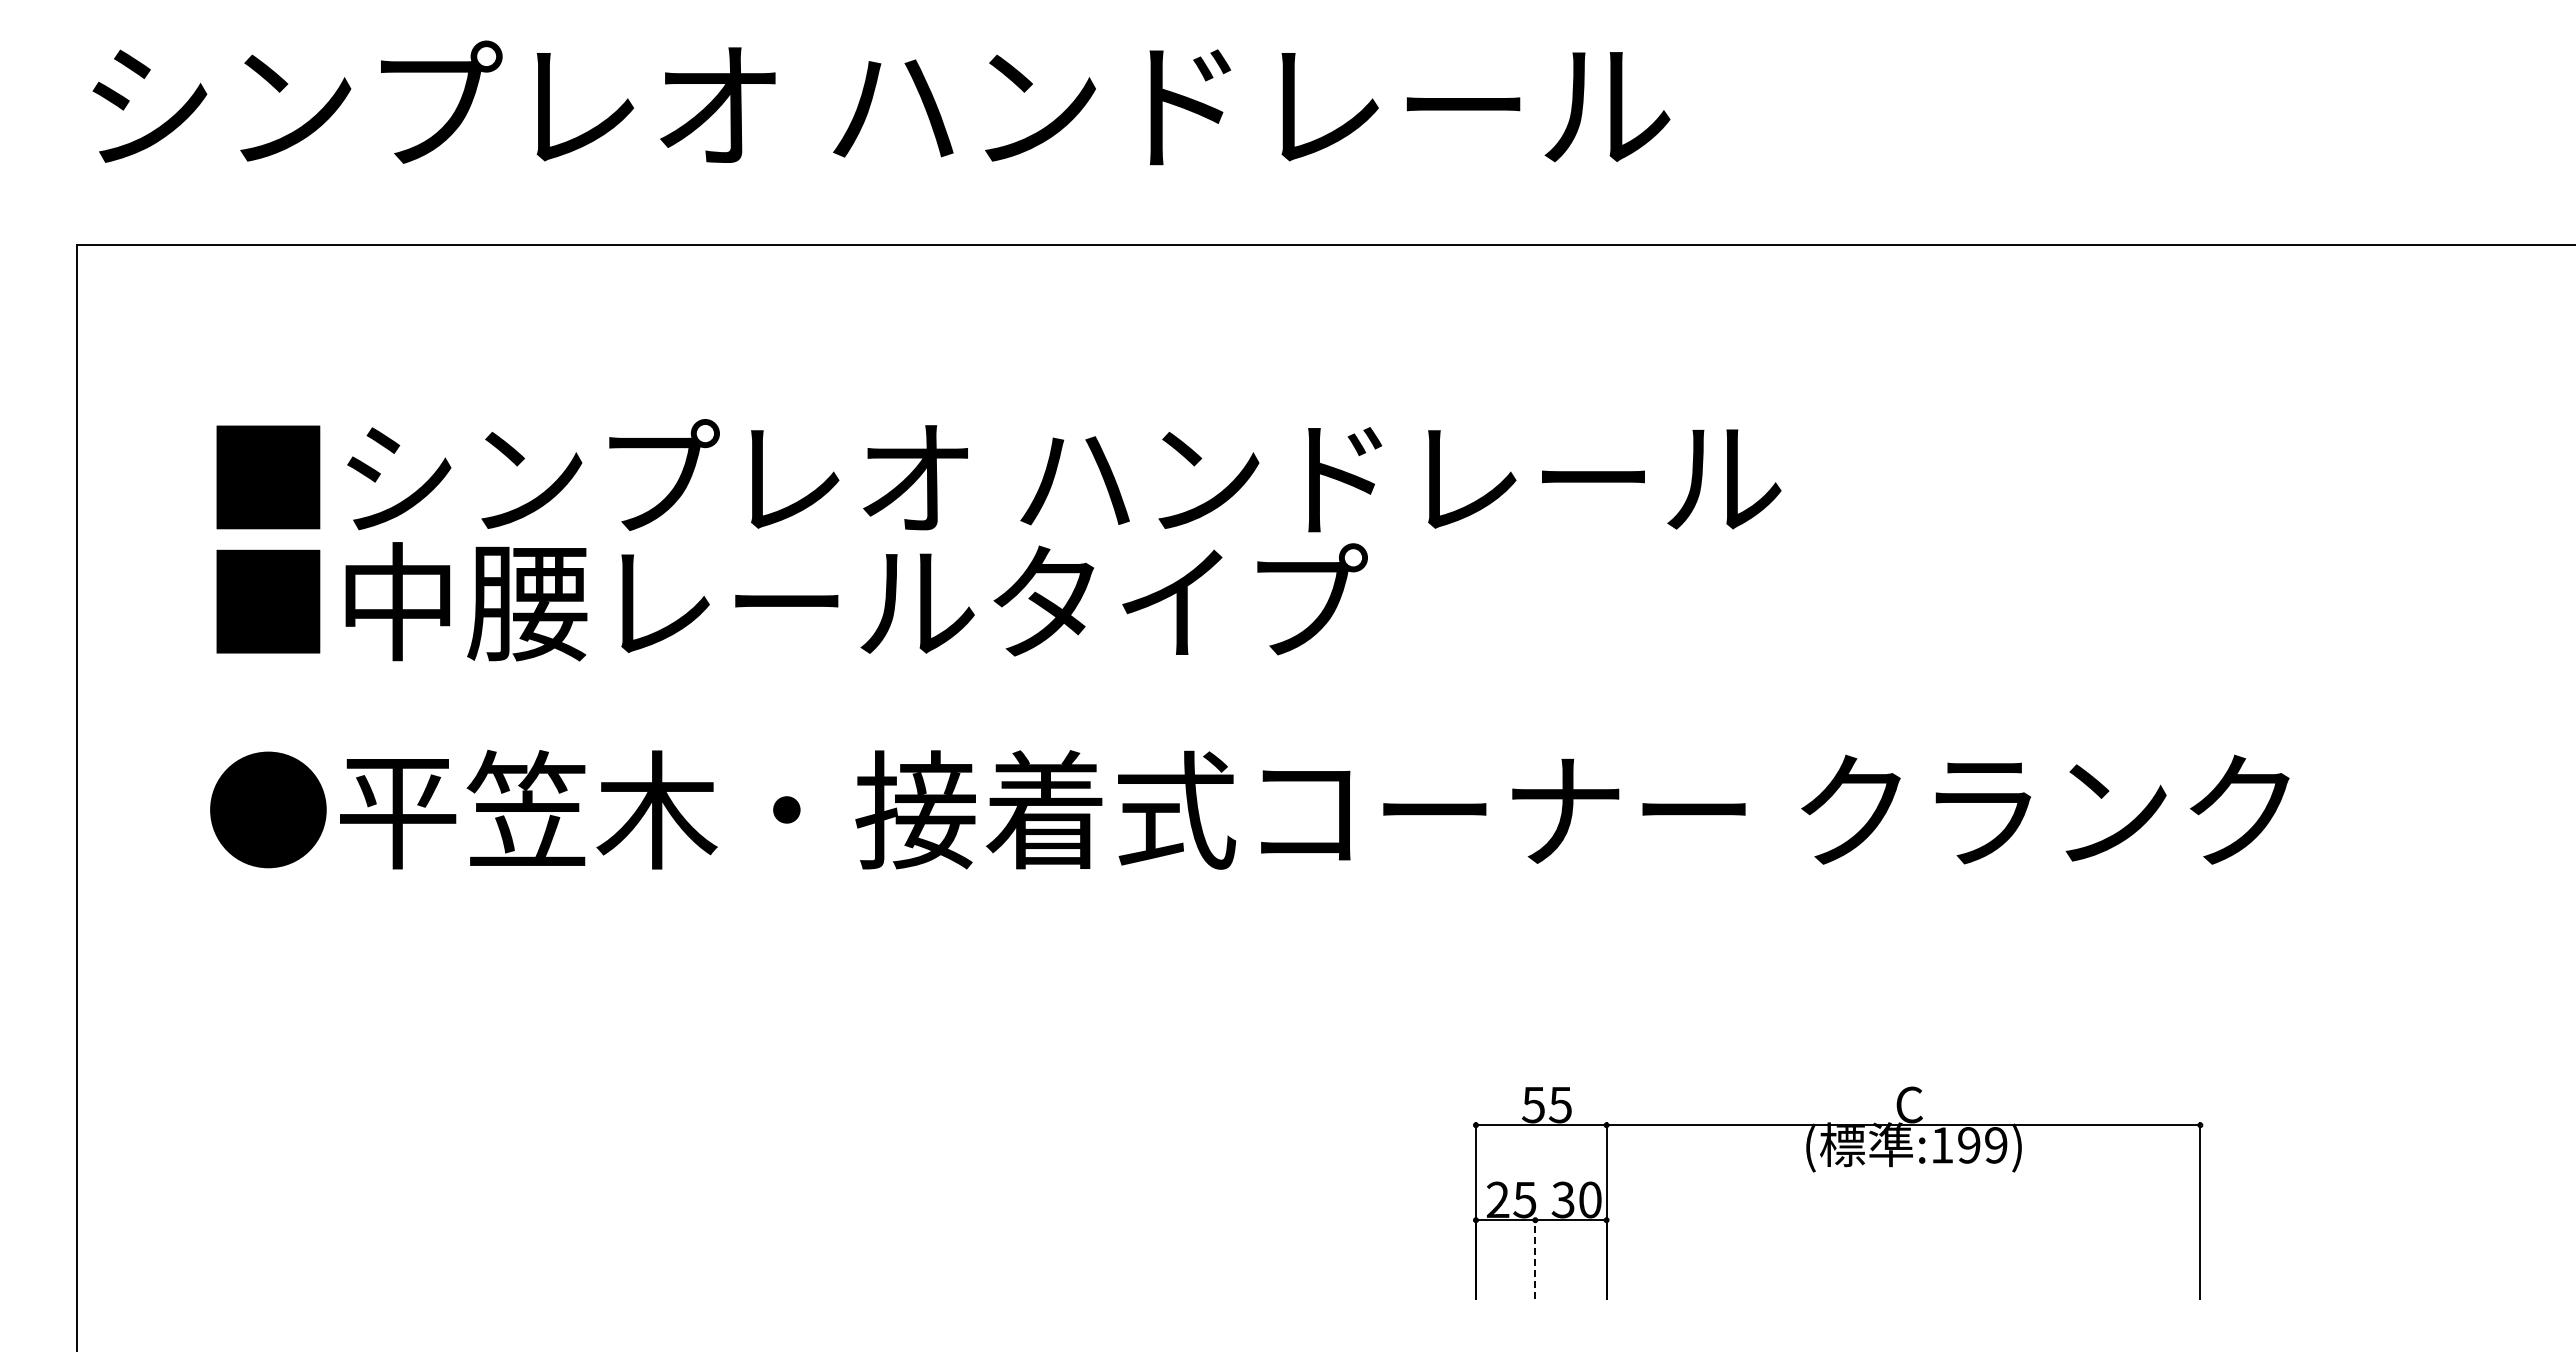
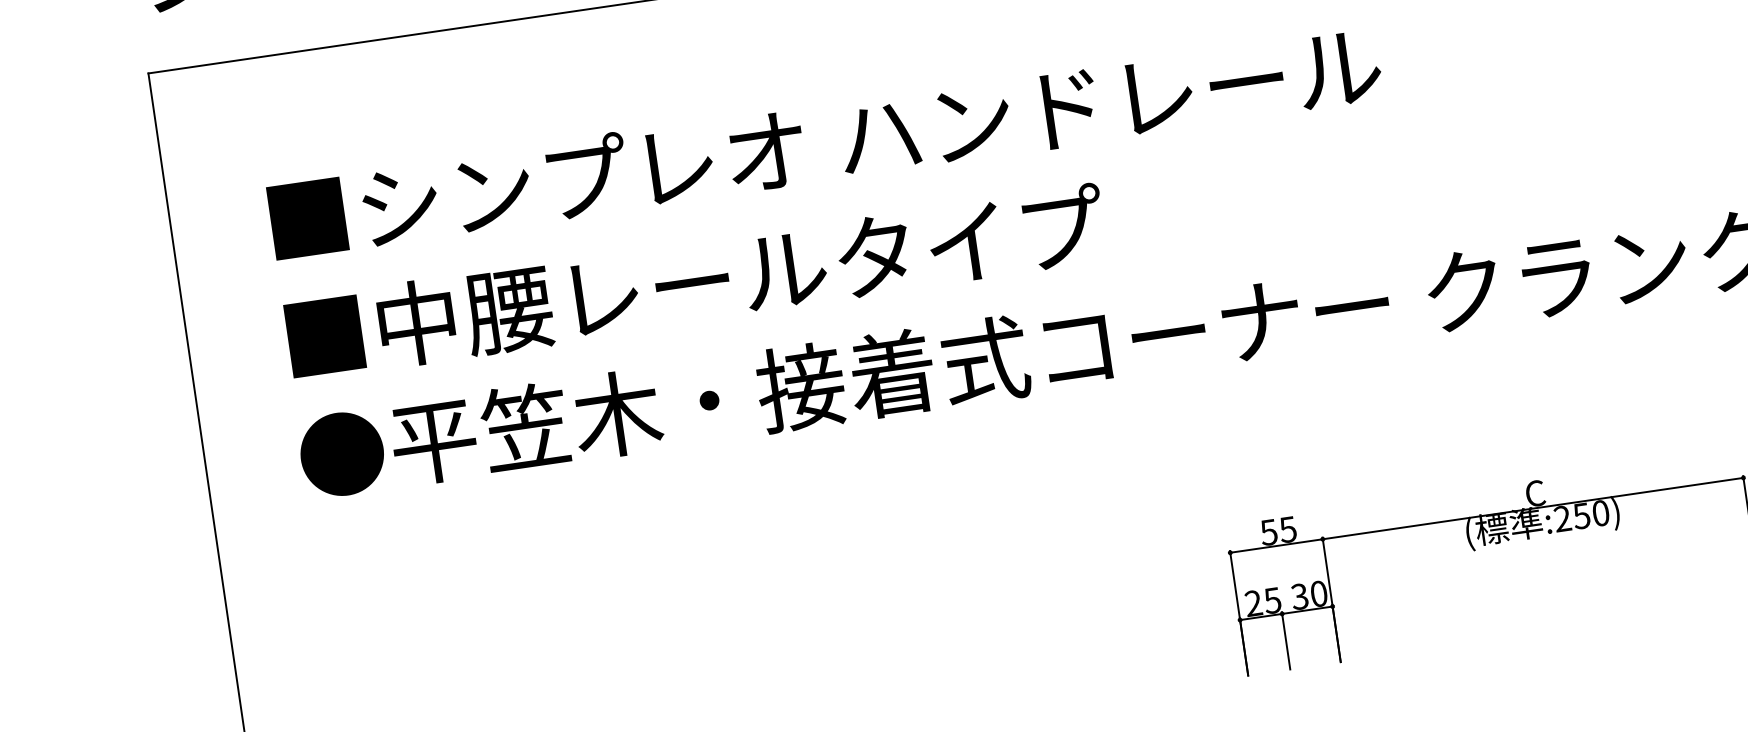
text: (791, 601) -> (695, 282), moved
text: (1969, 1145) -> (1582, 516), :199) -> :250)
line: (1535, 1257) -> (1286, 640), dashed -> solid

